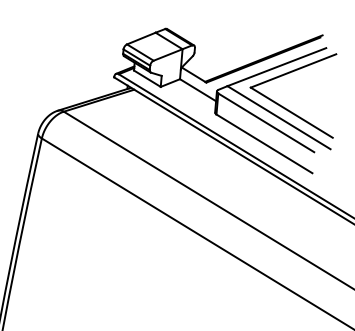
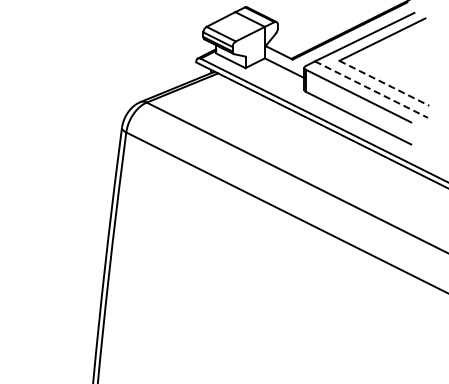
line: (291, 112) -> (384, 83), solid -> dashed
line: (279, 117) -> (371, 89), solid -> dashed

